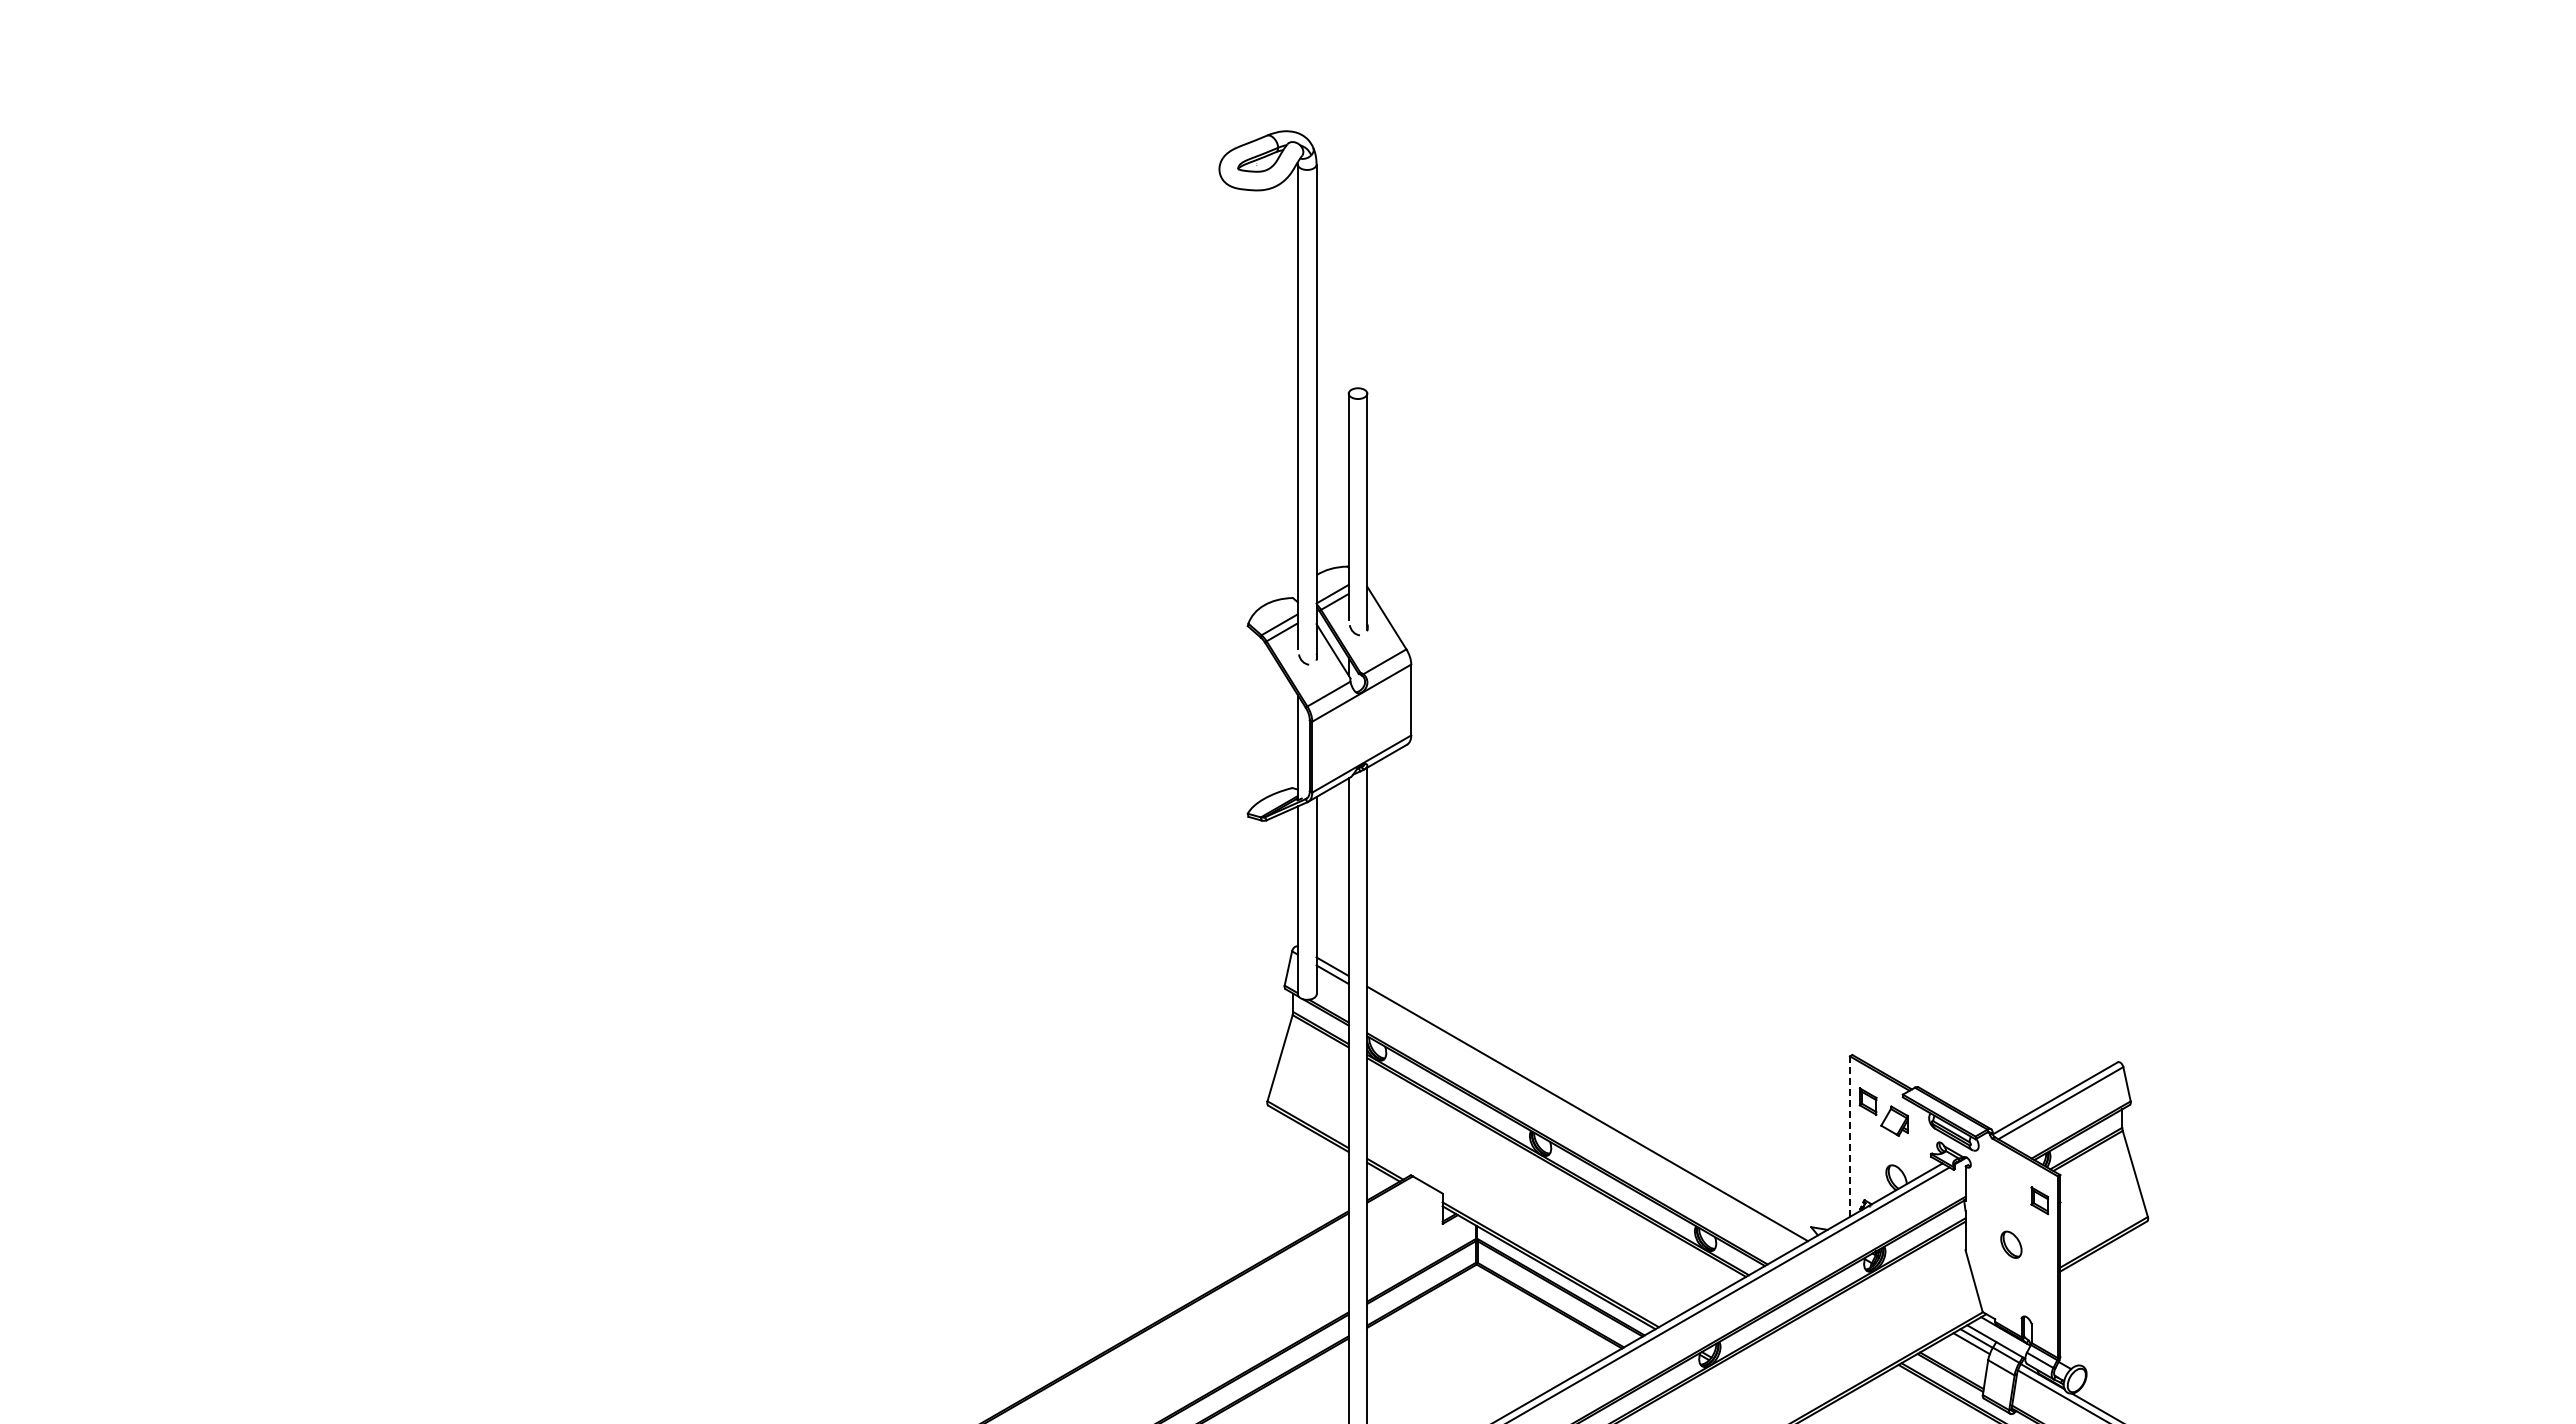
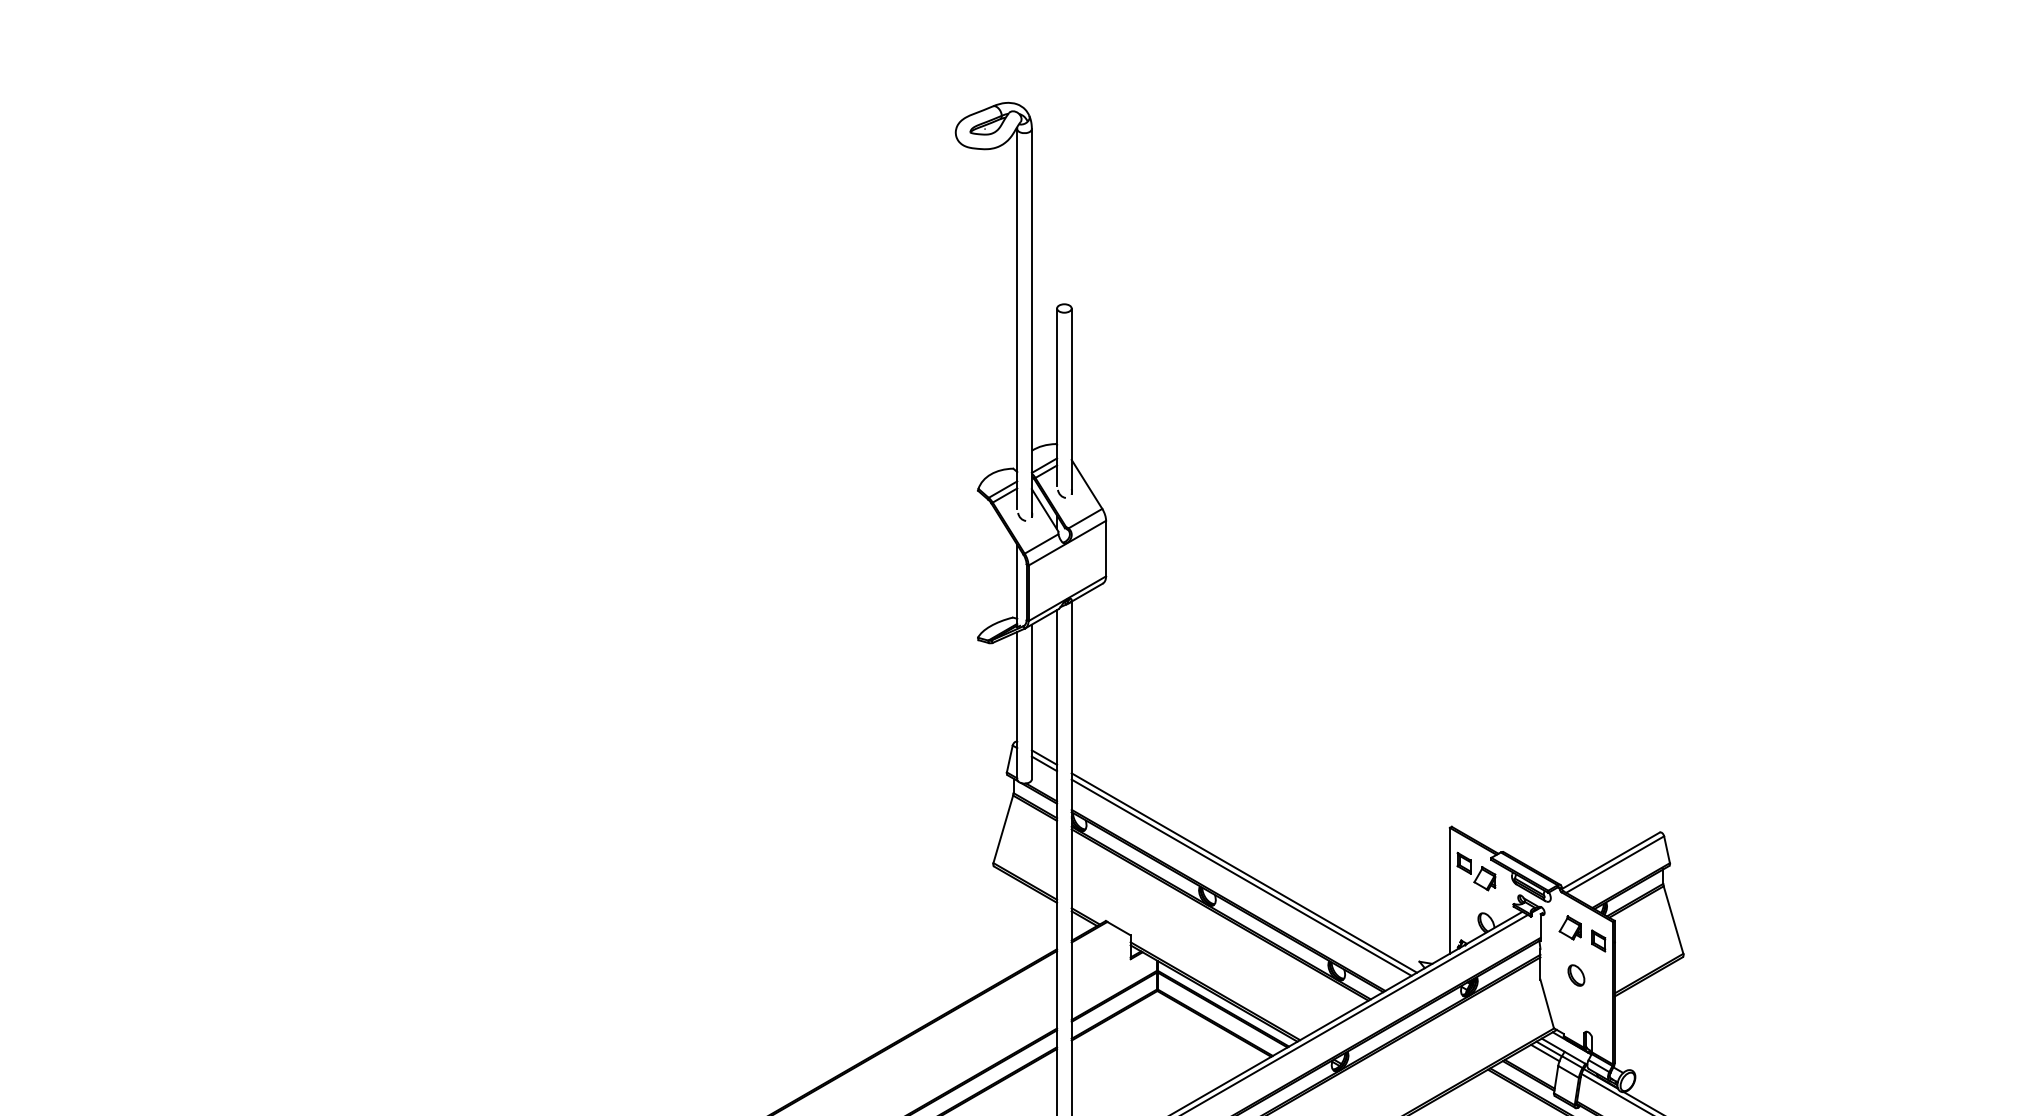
line: (1584, 1119) -> (1241, 877), added
line: (1850, 1136) -> (1450, 890), dashed -> solid
part: (2003, 1183) -> (1570, 927), added

